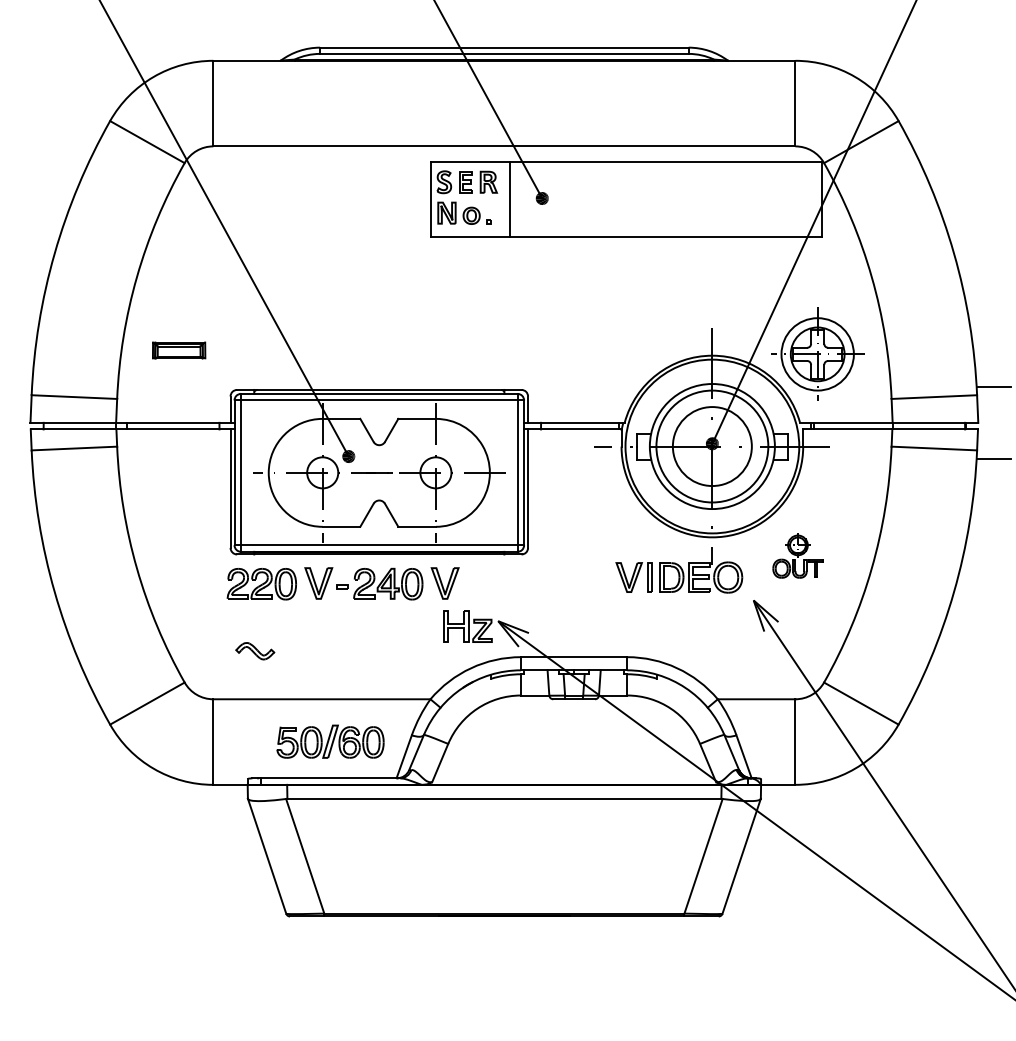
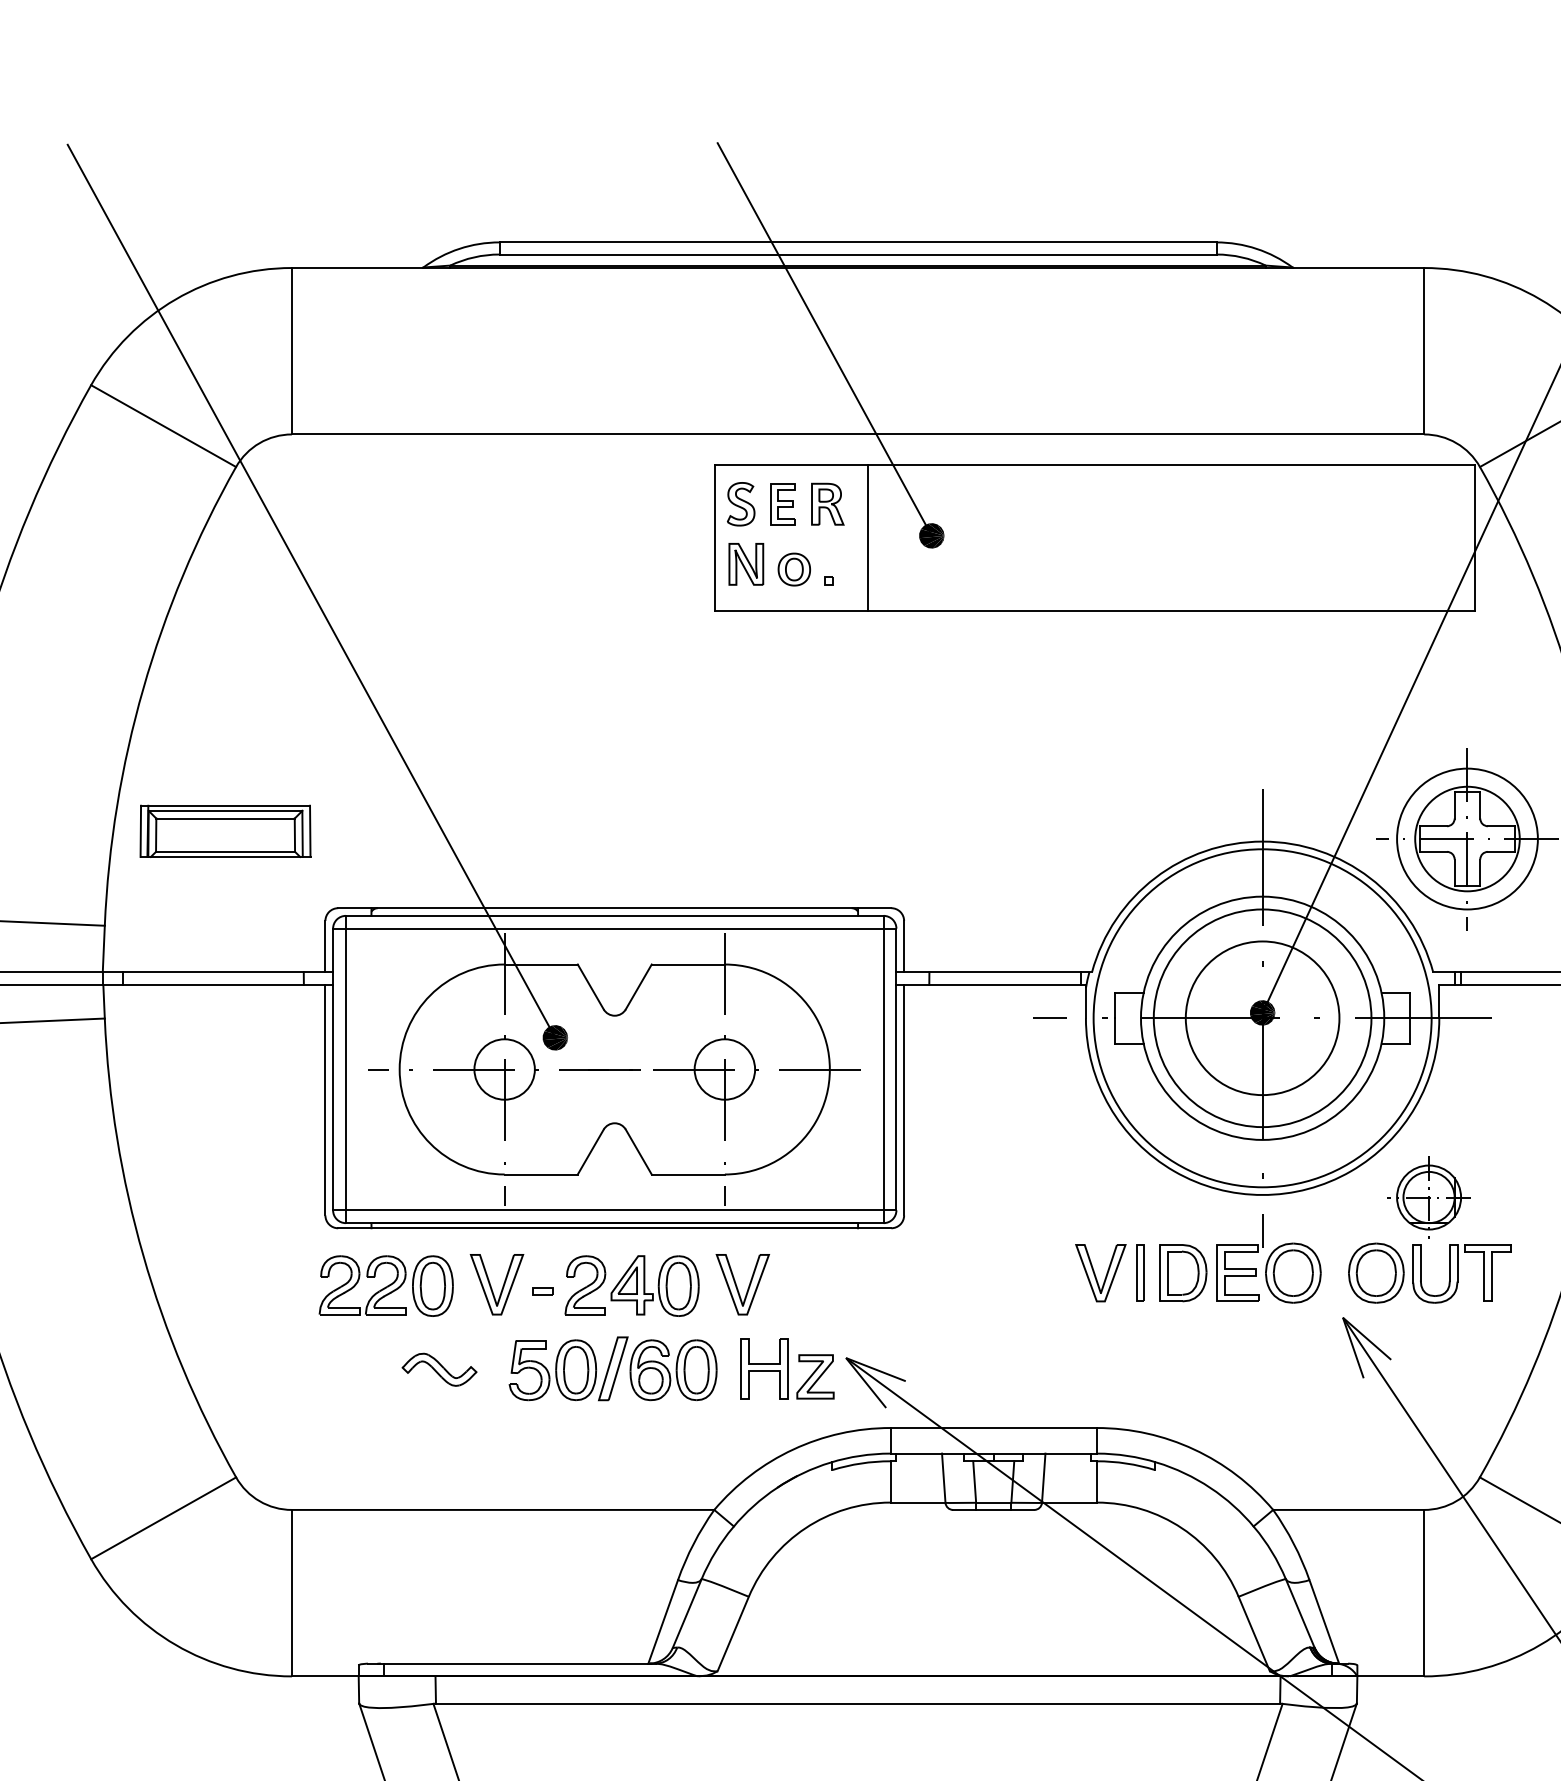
part: (178, 350) -> (224, 831), size x1.67
part: (797, 555) -> (1428, 1230), size x1.67
part: (255, 651) -> (440, 1370), moved
part: (330, 741) -> (613, 1368), moved

